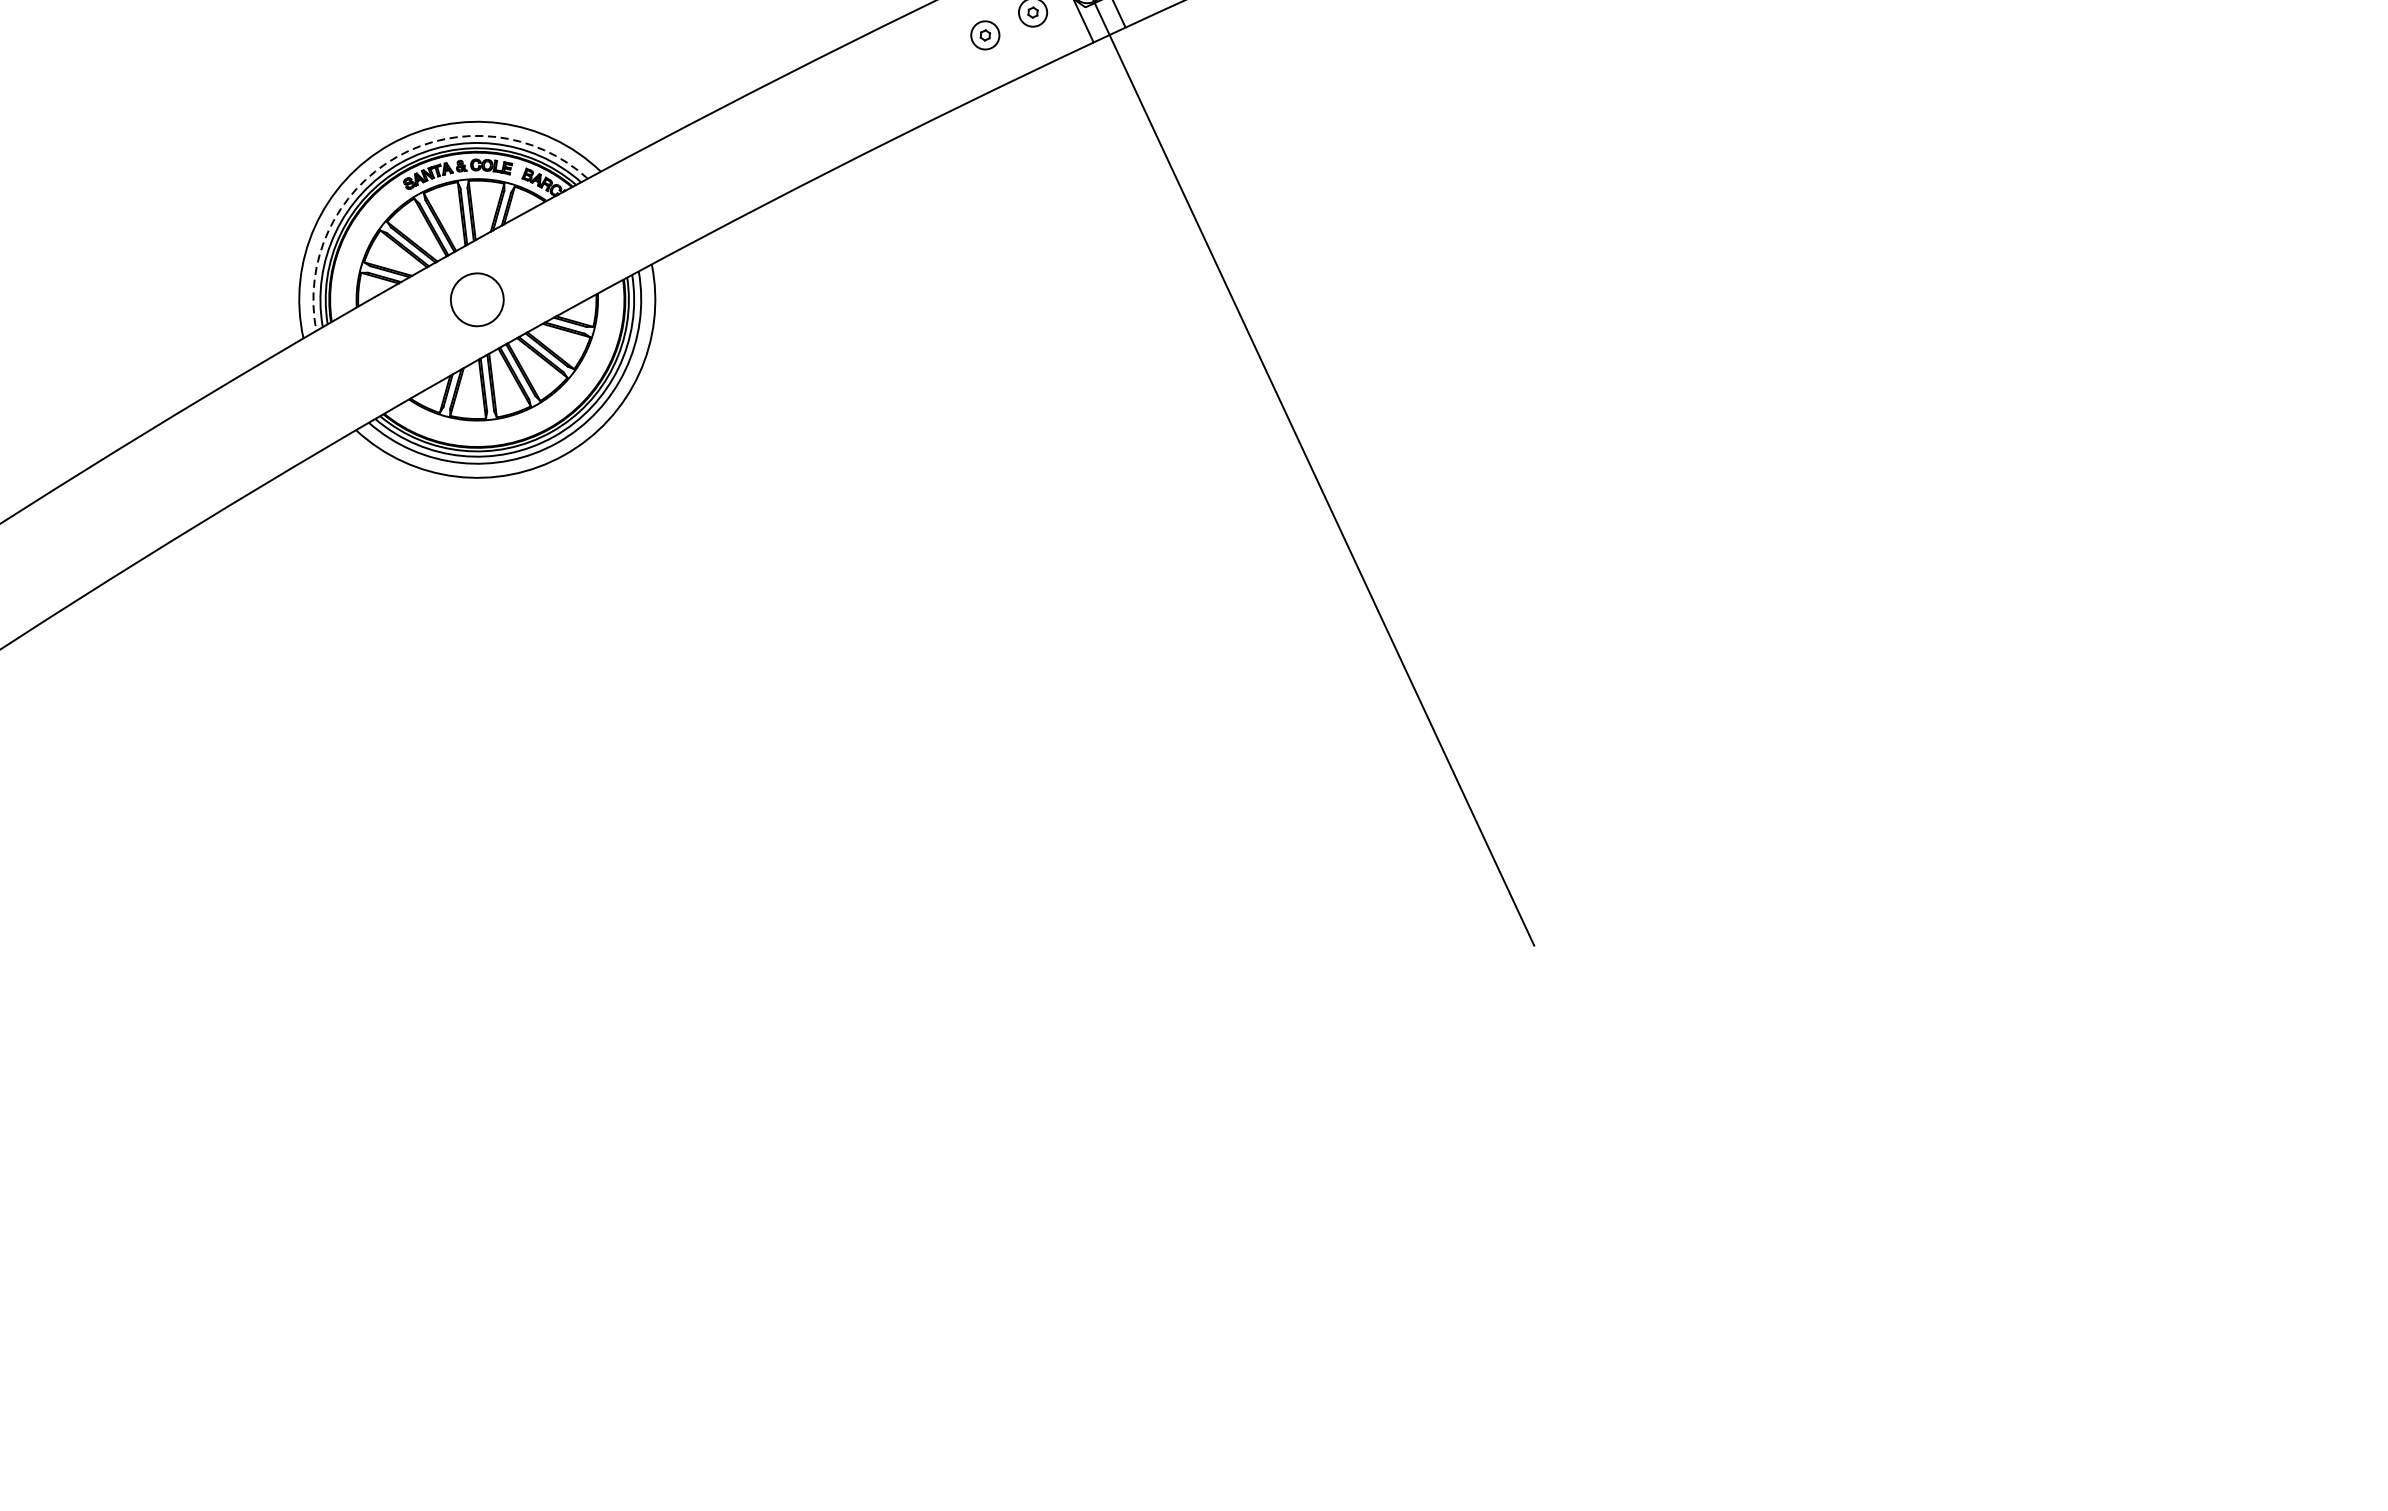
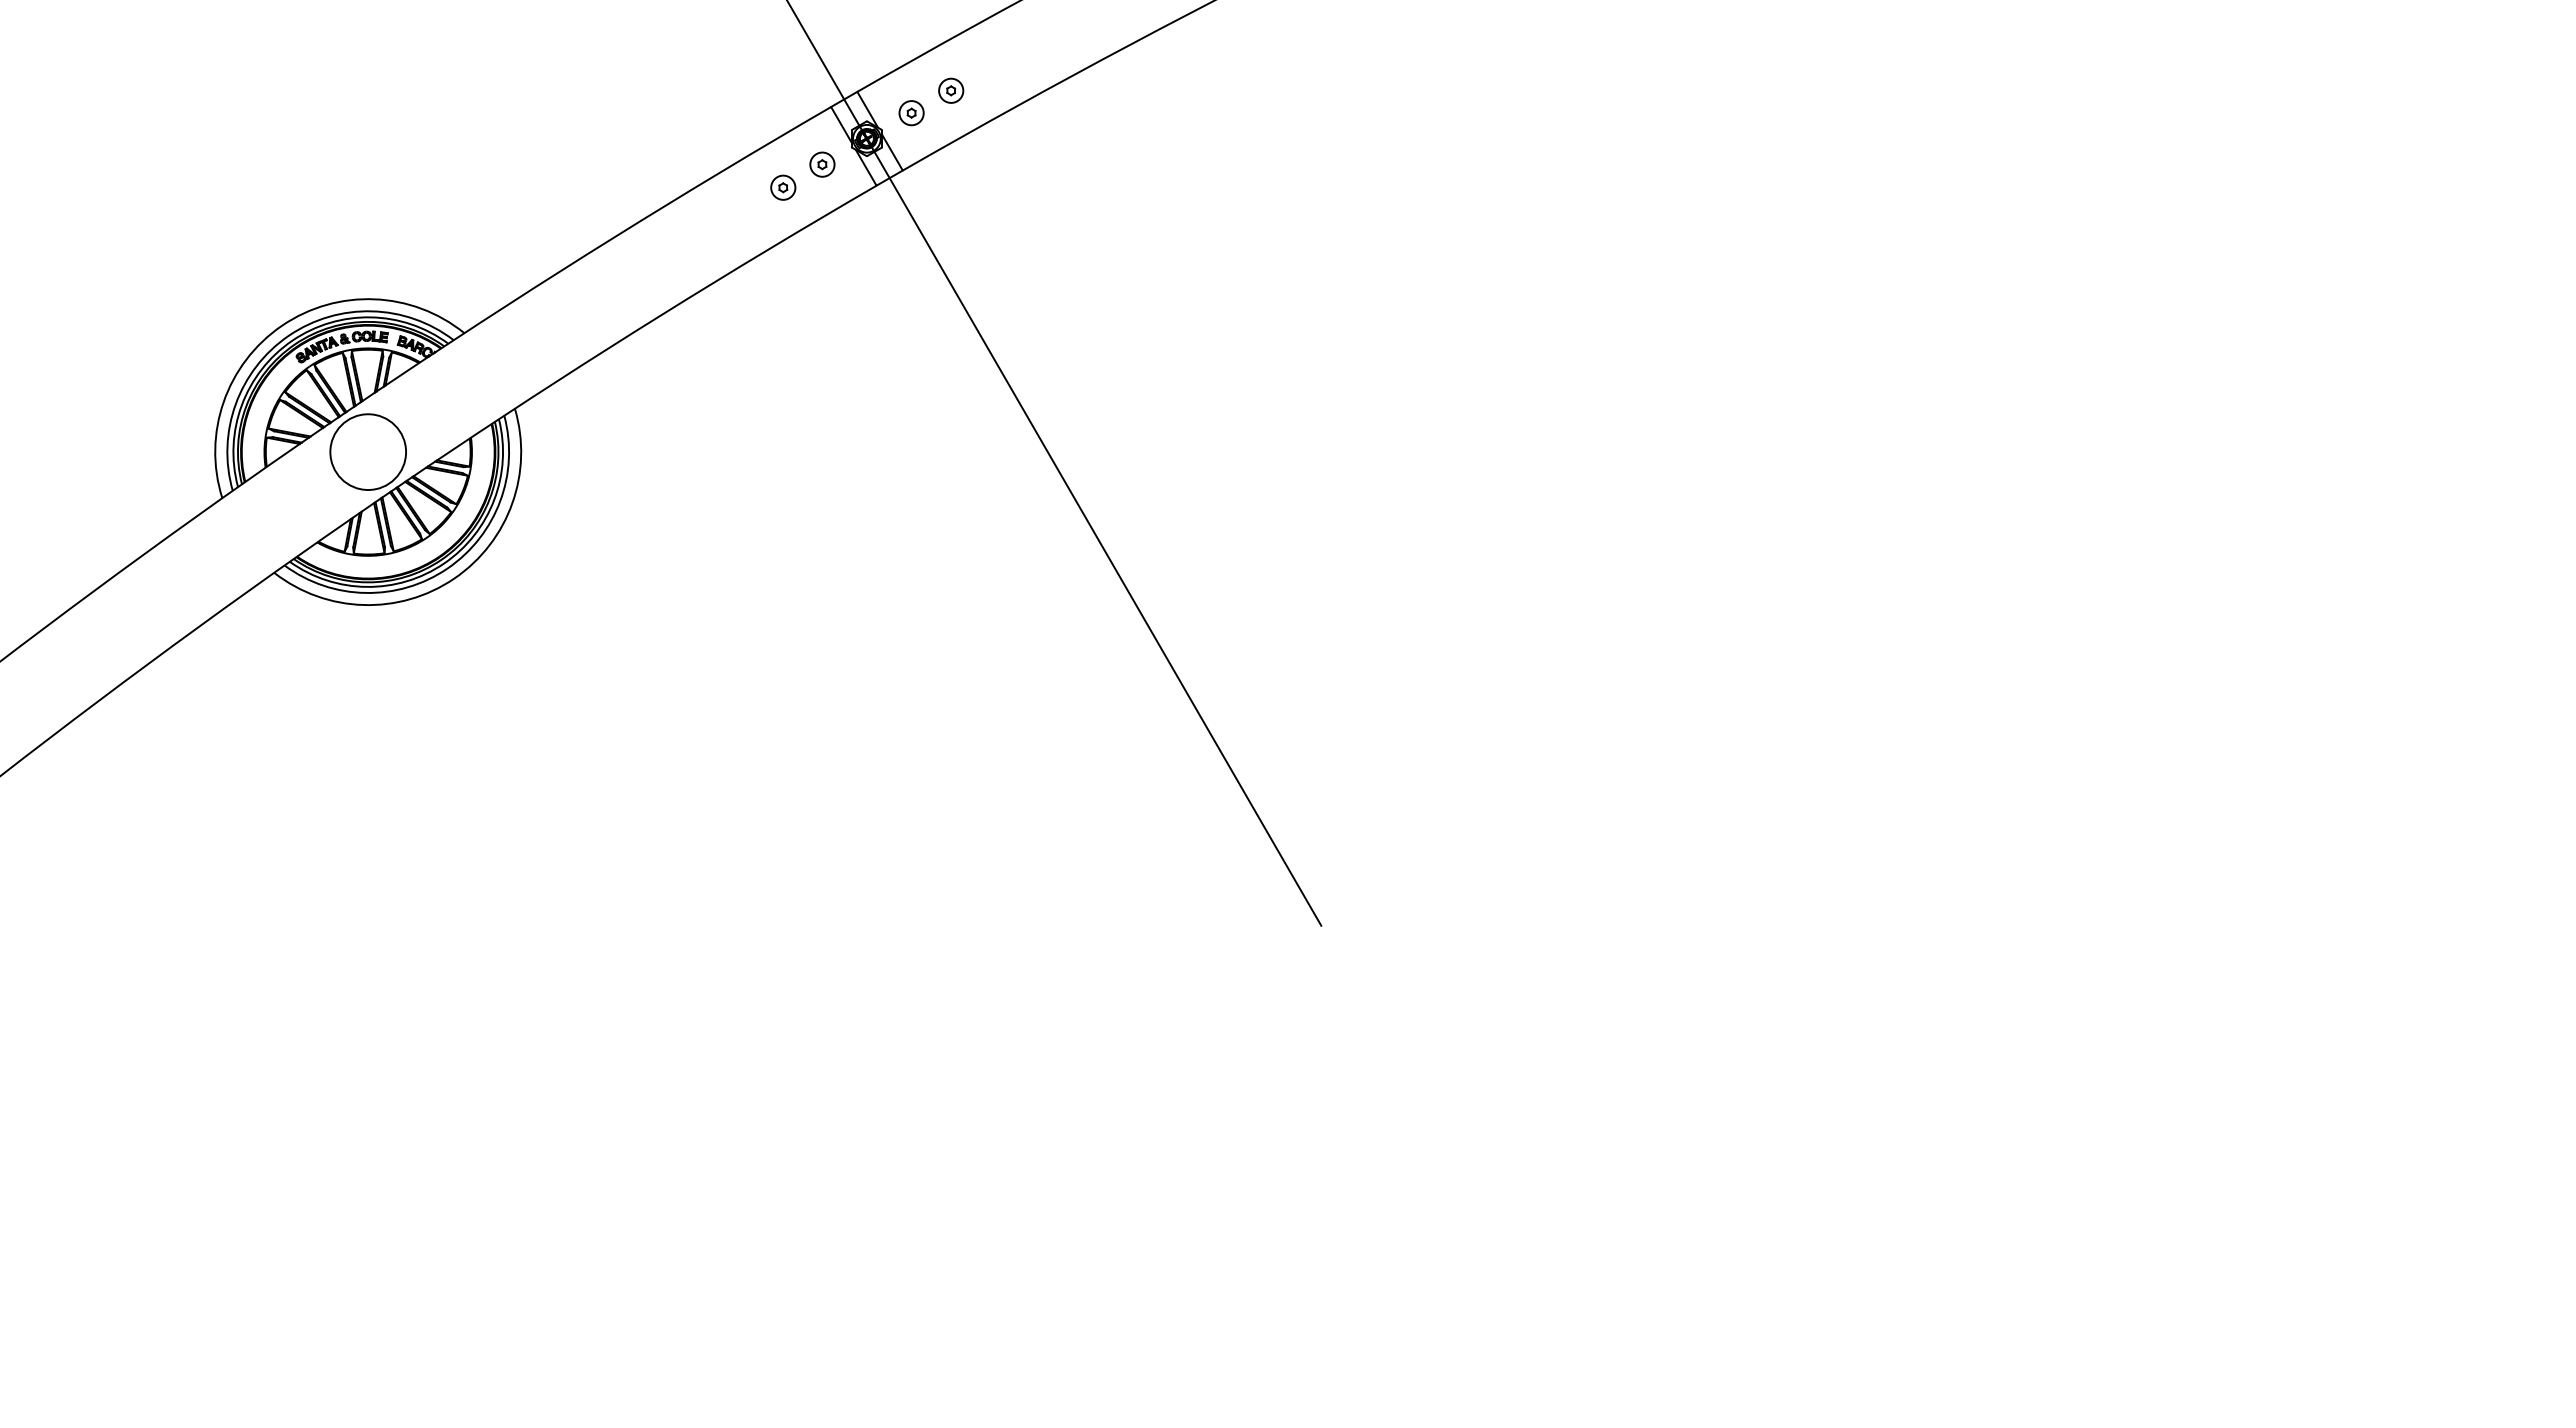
arc: (396, 156) -> (288, 335), dashed -> solid
circle: (477, 300) -> (368, 452), size x1.67

